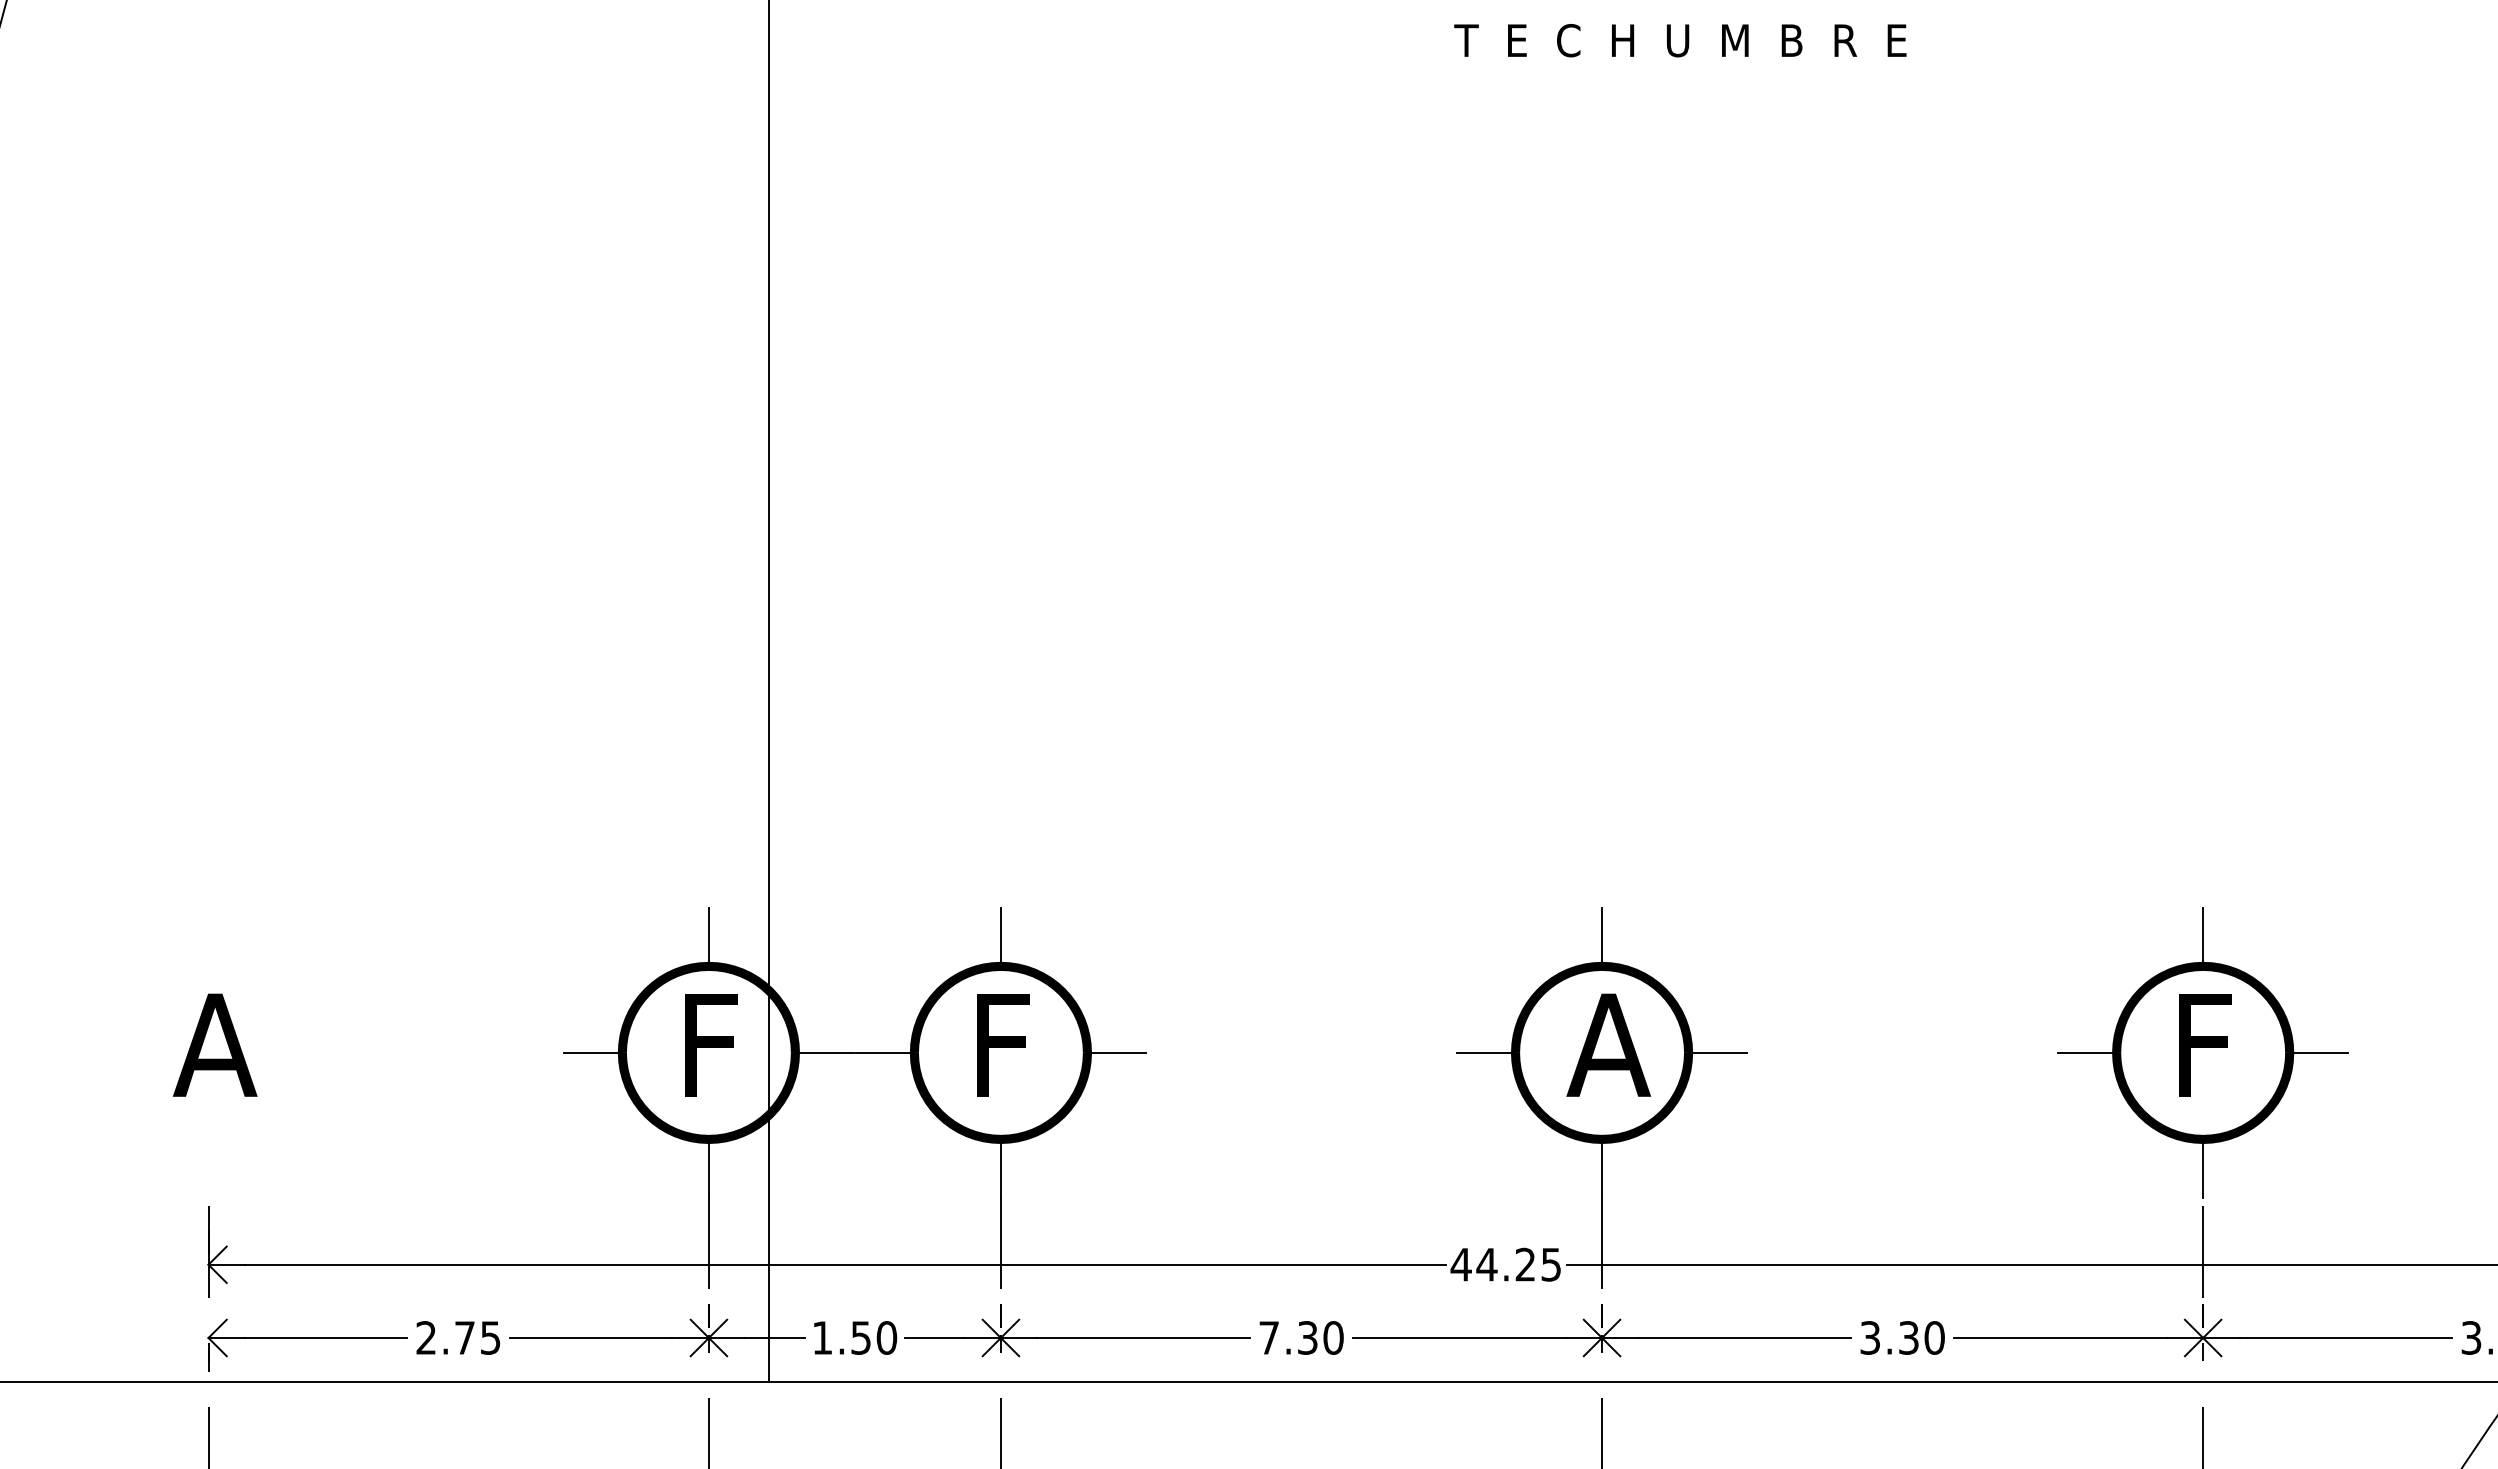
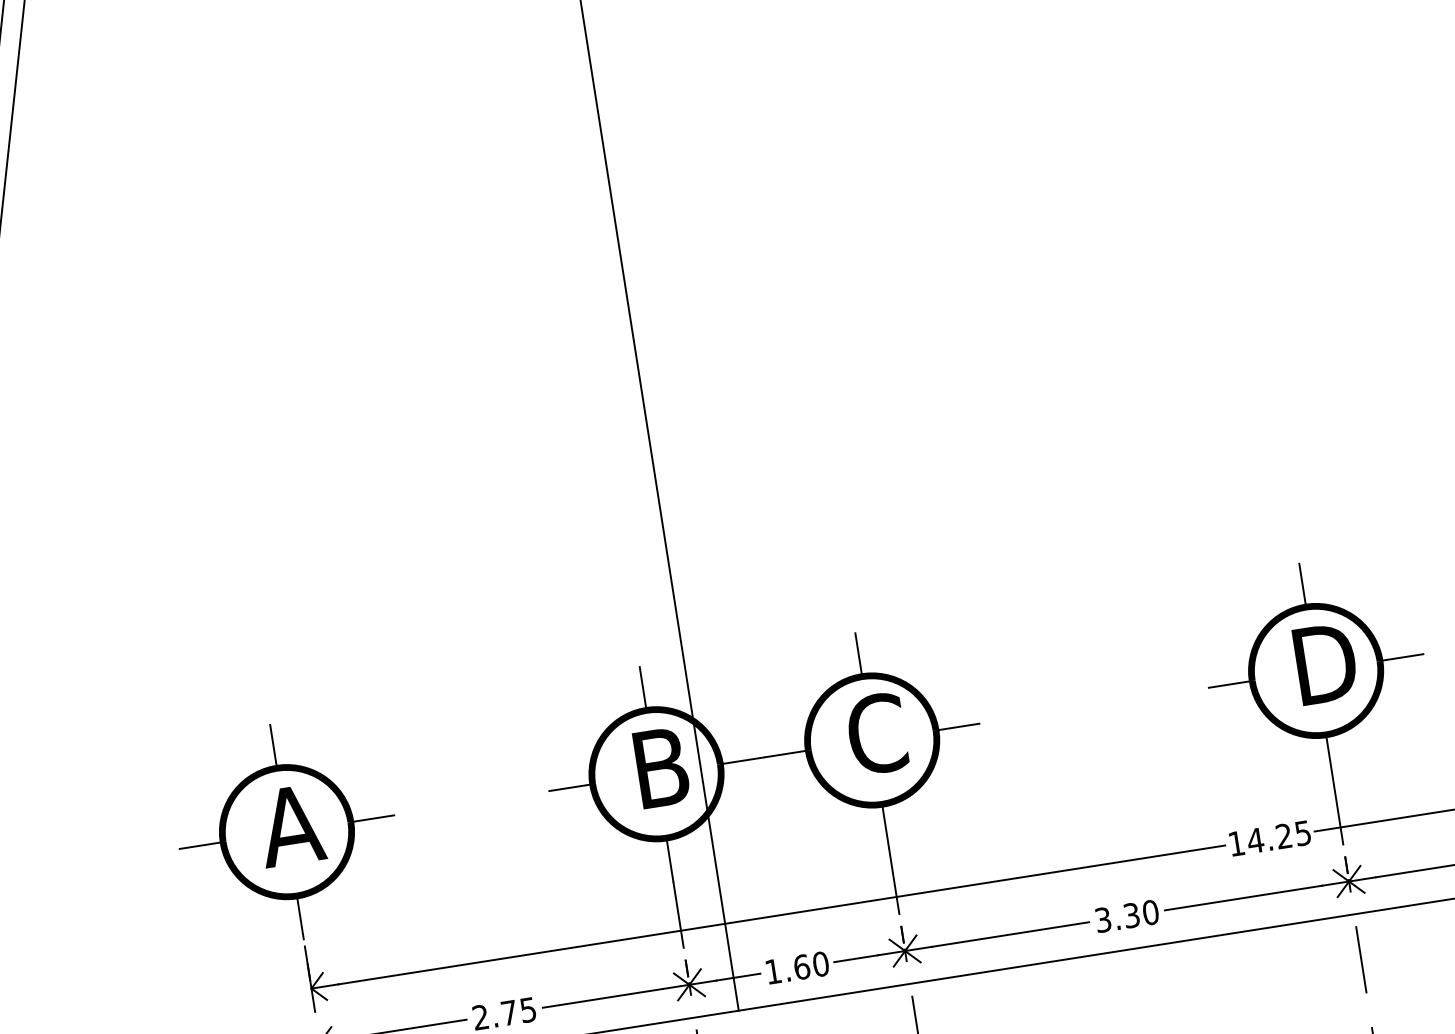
text: (717, 1044) -> (661, 767), F -> B
text: (1008, 1044) -> (876, 733), F -> C
text: (1610, 1044) -> (1321, 663), A -> D
part: (208, 1052) -> (286, 831), added
text: (1460, 1264) -> (1236, 843), 44.25 -> 14.25
text: (861, 1337) -> (802, 966), 1.50 -> 1.60
text: (1268, 1337) -> (1102, 919), 7.30 -> 3.30

